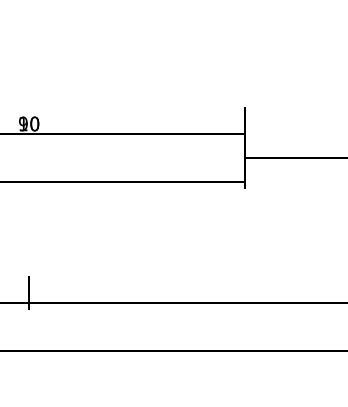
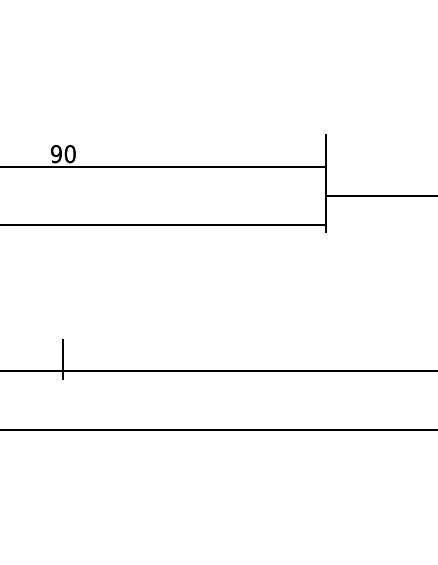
text: (23, 124) -> (56, 154), 10 -> 90

